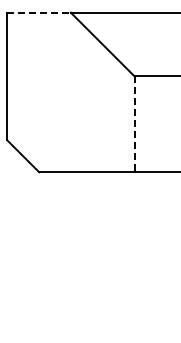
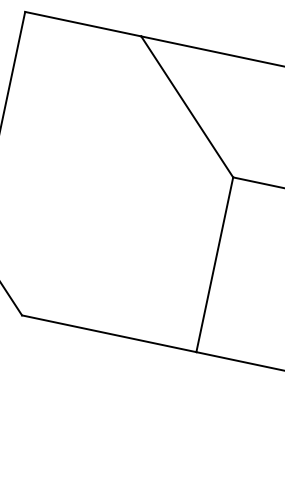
line: (39, 12) -> (84, 23), dashed -> solid
line: (134, 124) -> (214, 265), dashed -> solid

